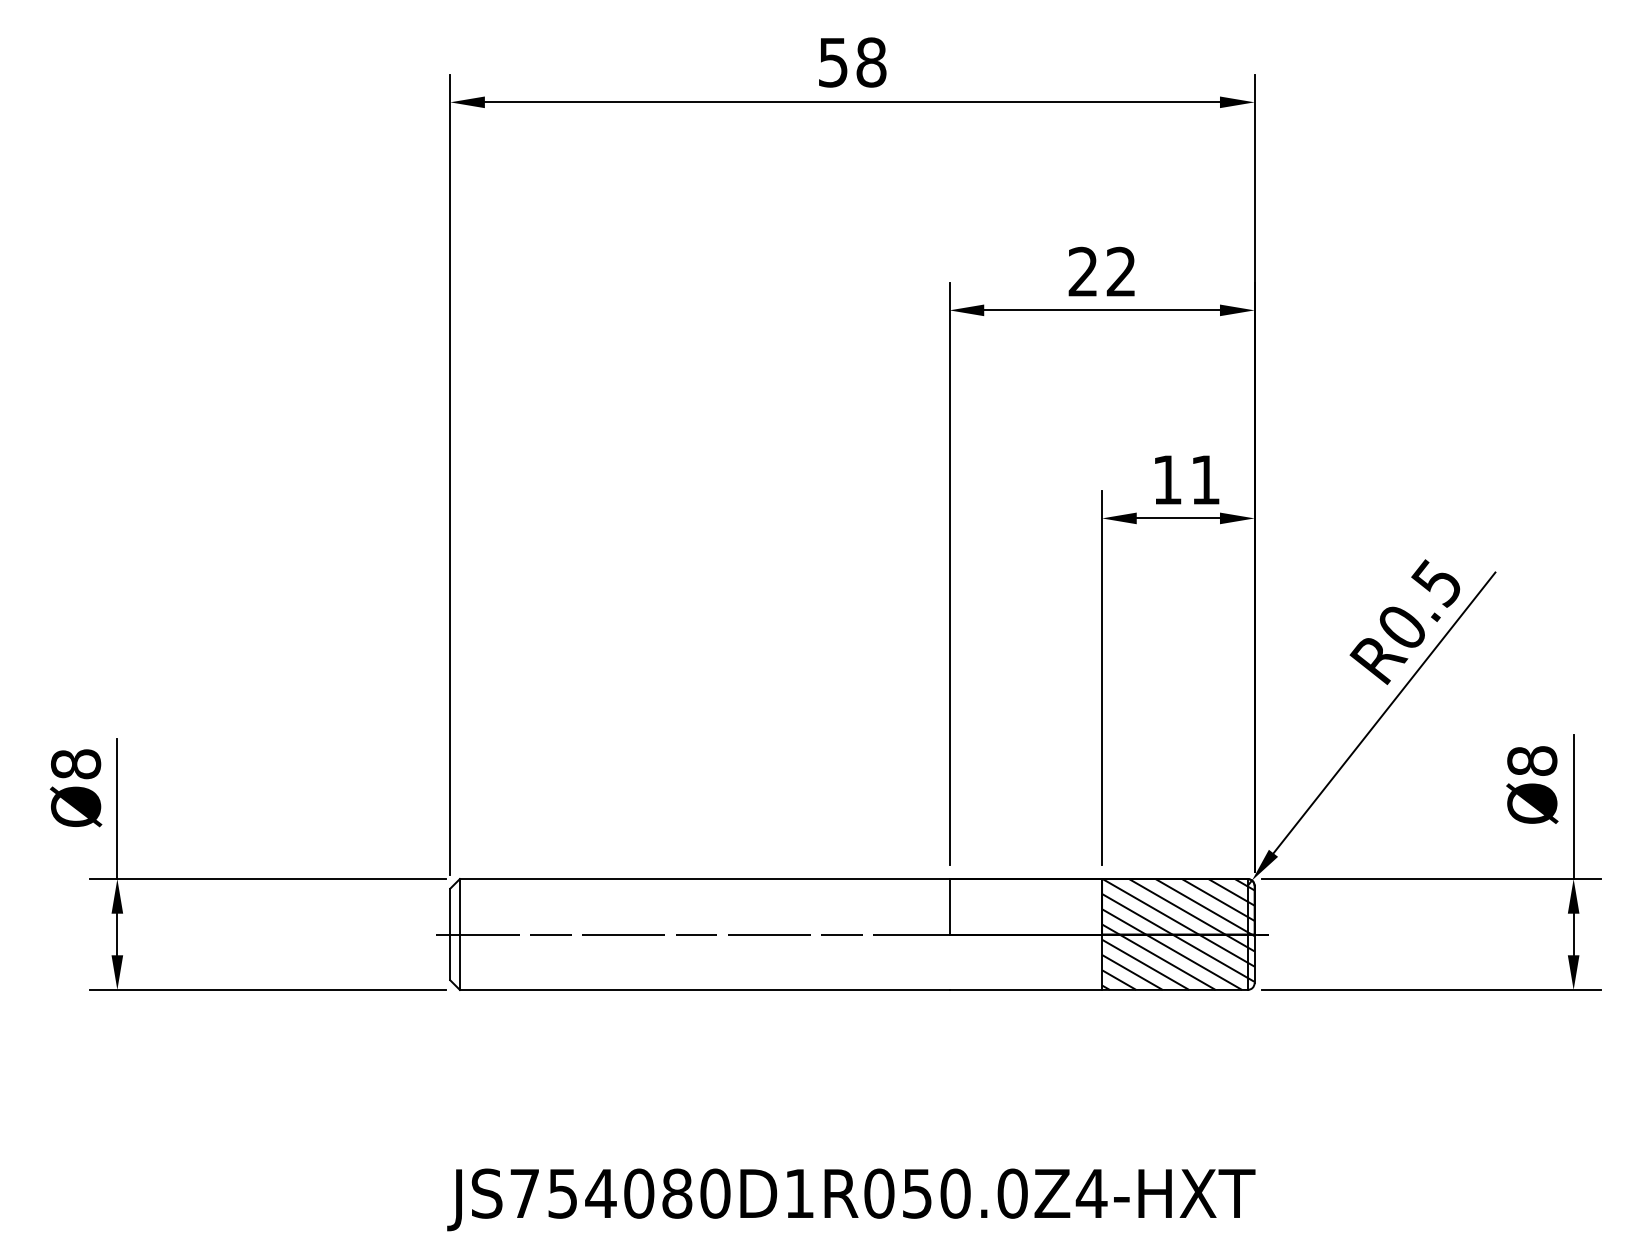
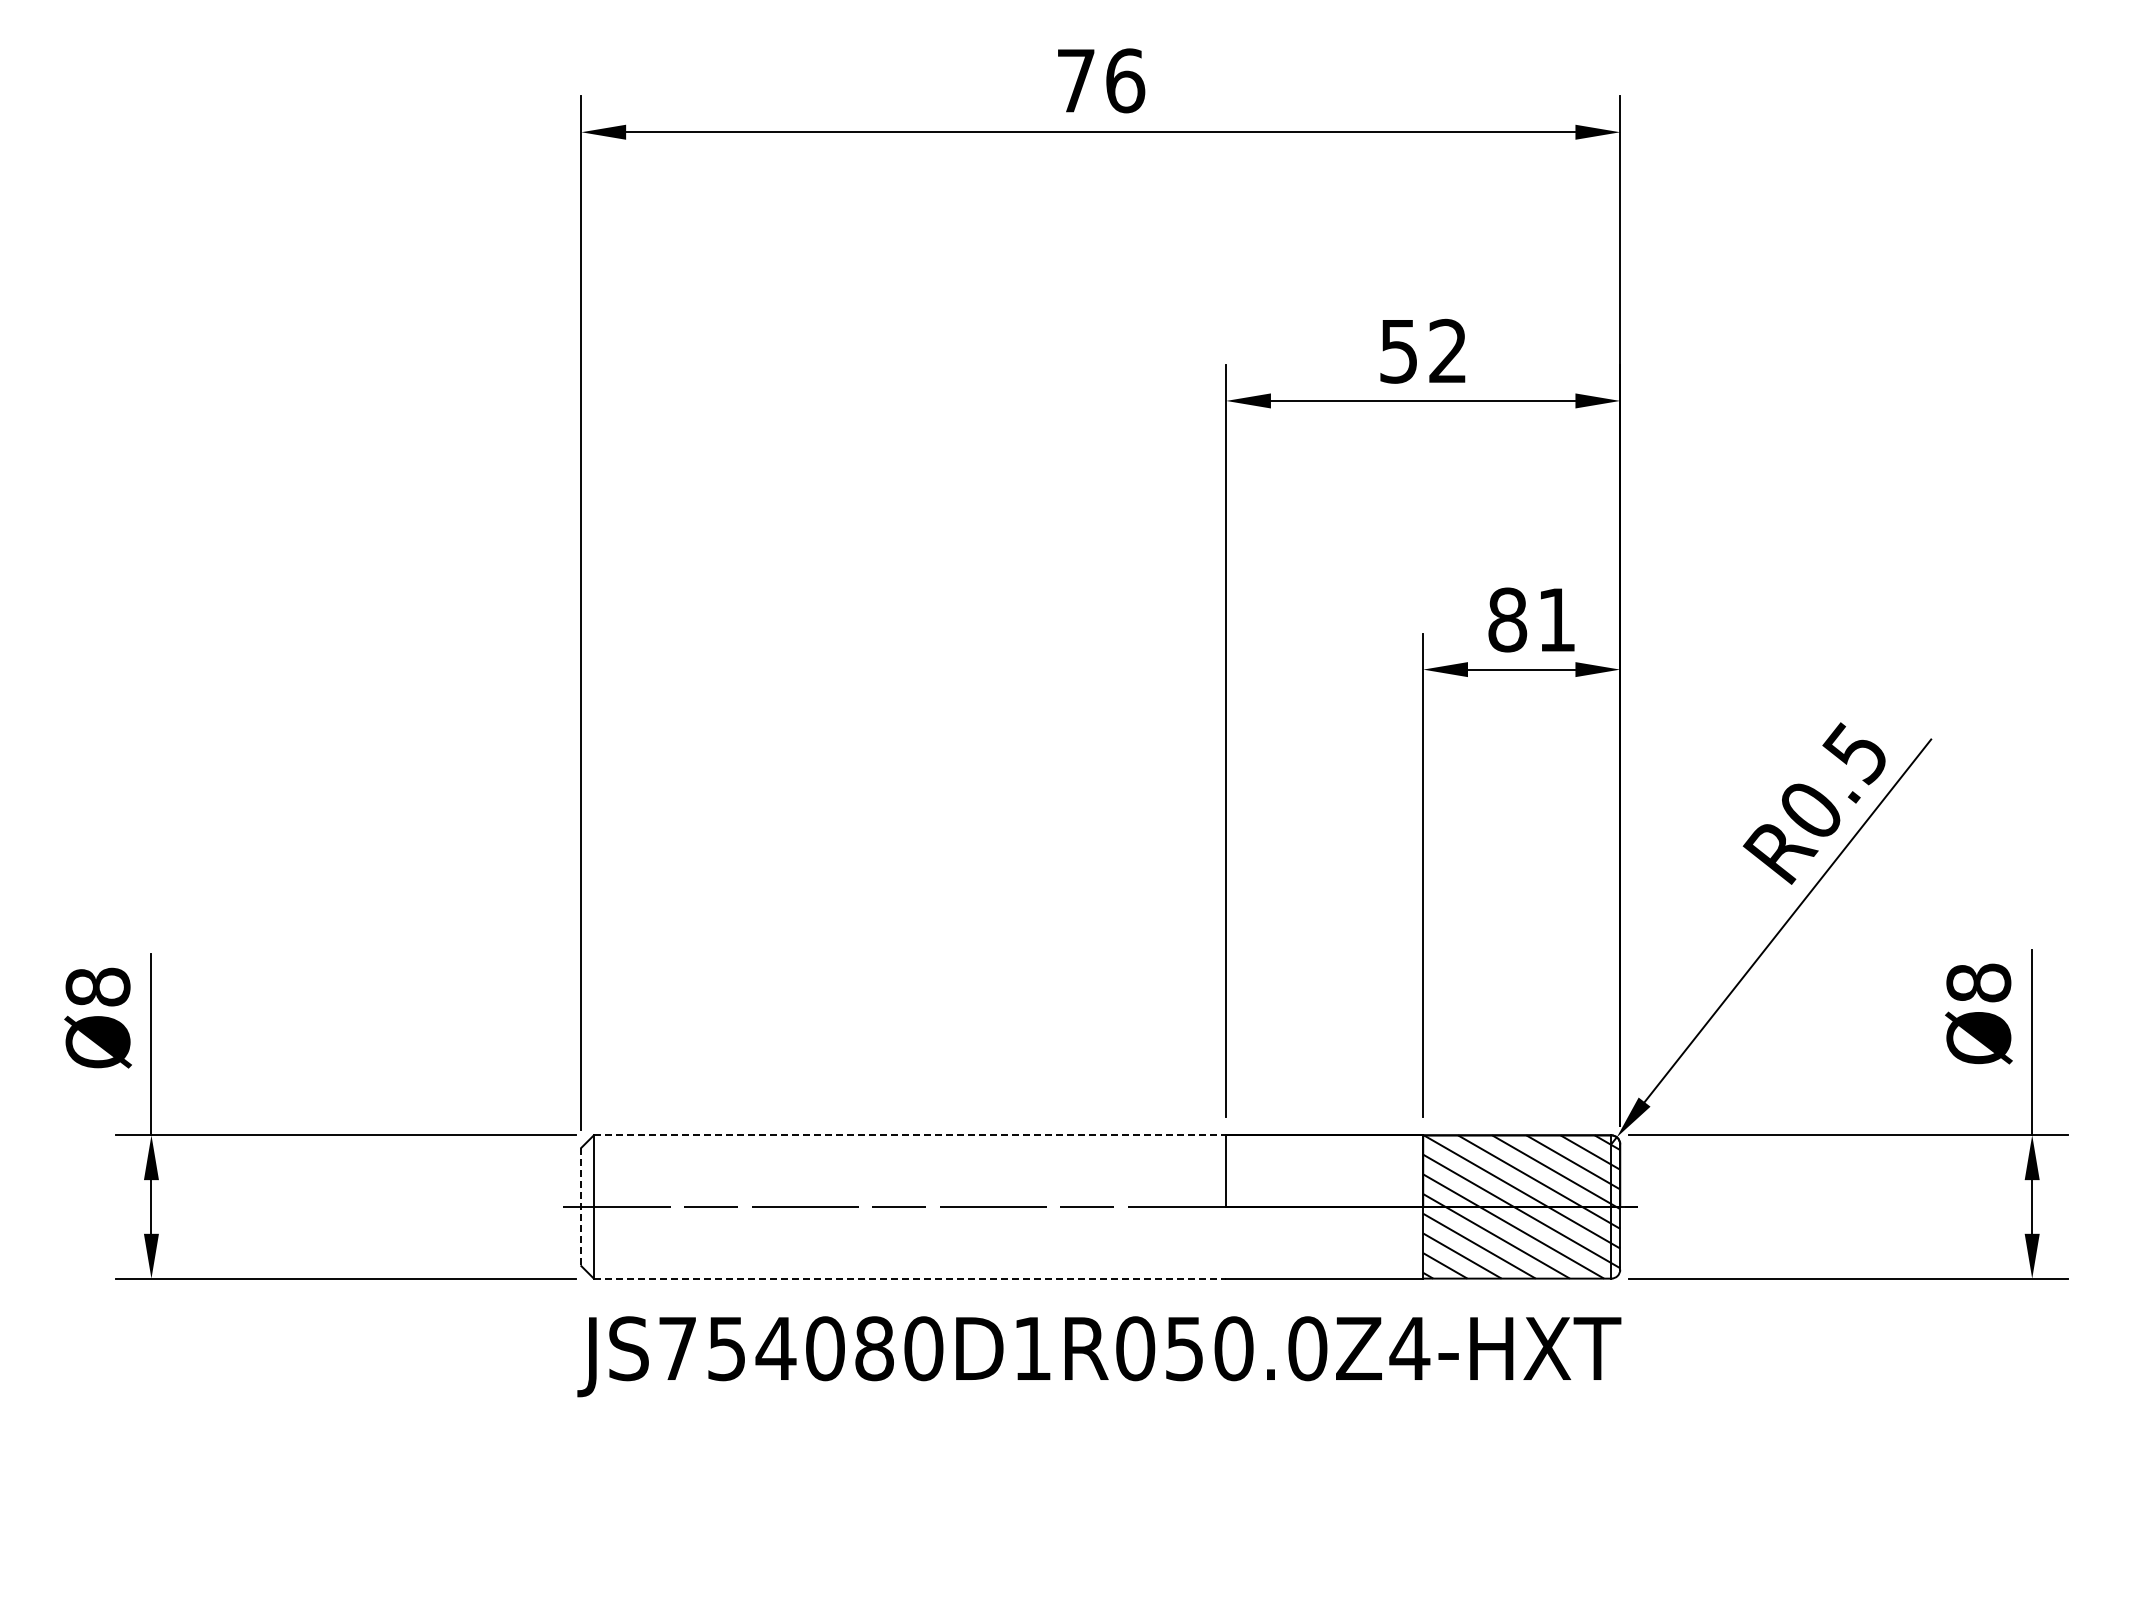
text: (852, 62) -> (1101, 80), 58 -> 76
text: (1082, 271) -> (1398, 350), 22 -> 52
text: (1167, 479) -> (1507, 619), 11 -> 81
line: (705, 879) -> (910, 1135), solid -> dashed
line: (450, 934) -> (581, 1207), solid -> dashed
line: (705, 989) -> (910, 1278), solid -> dashed
text: (851, 1199) -> (1099, 1356), moved

